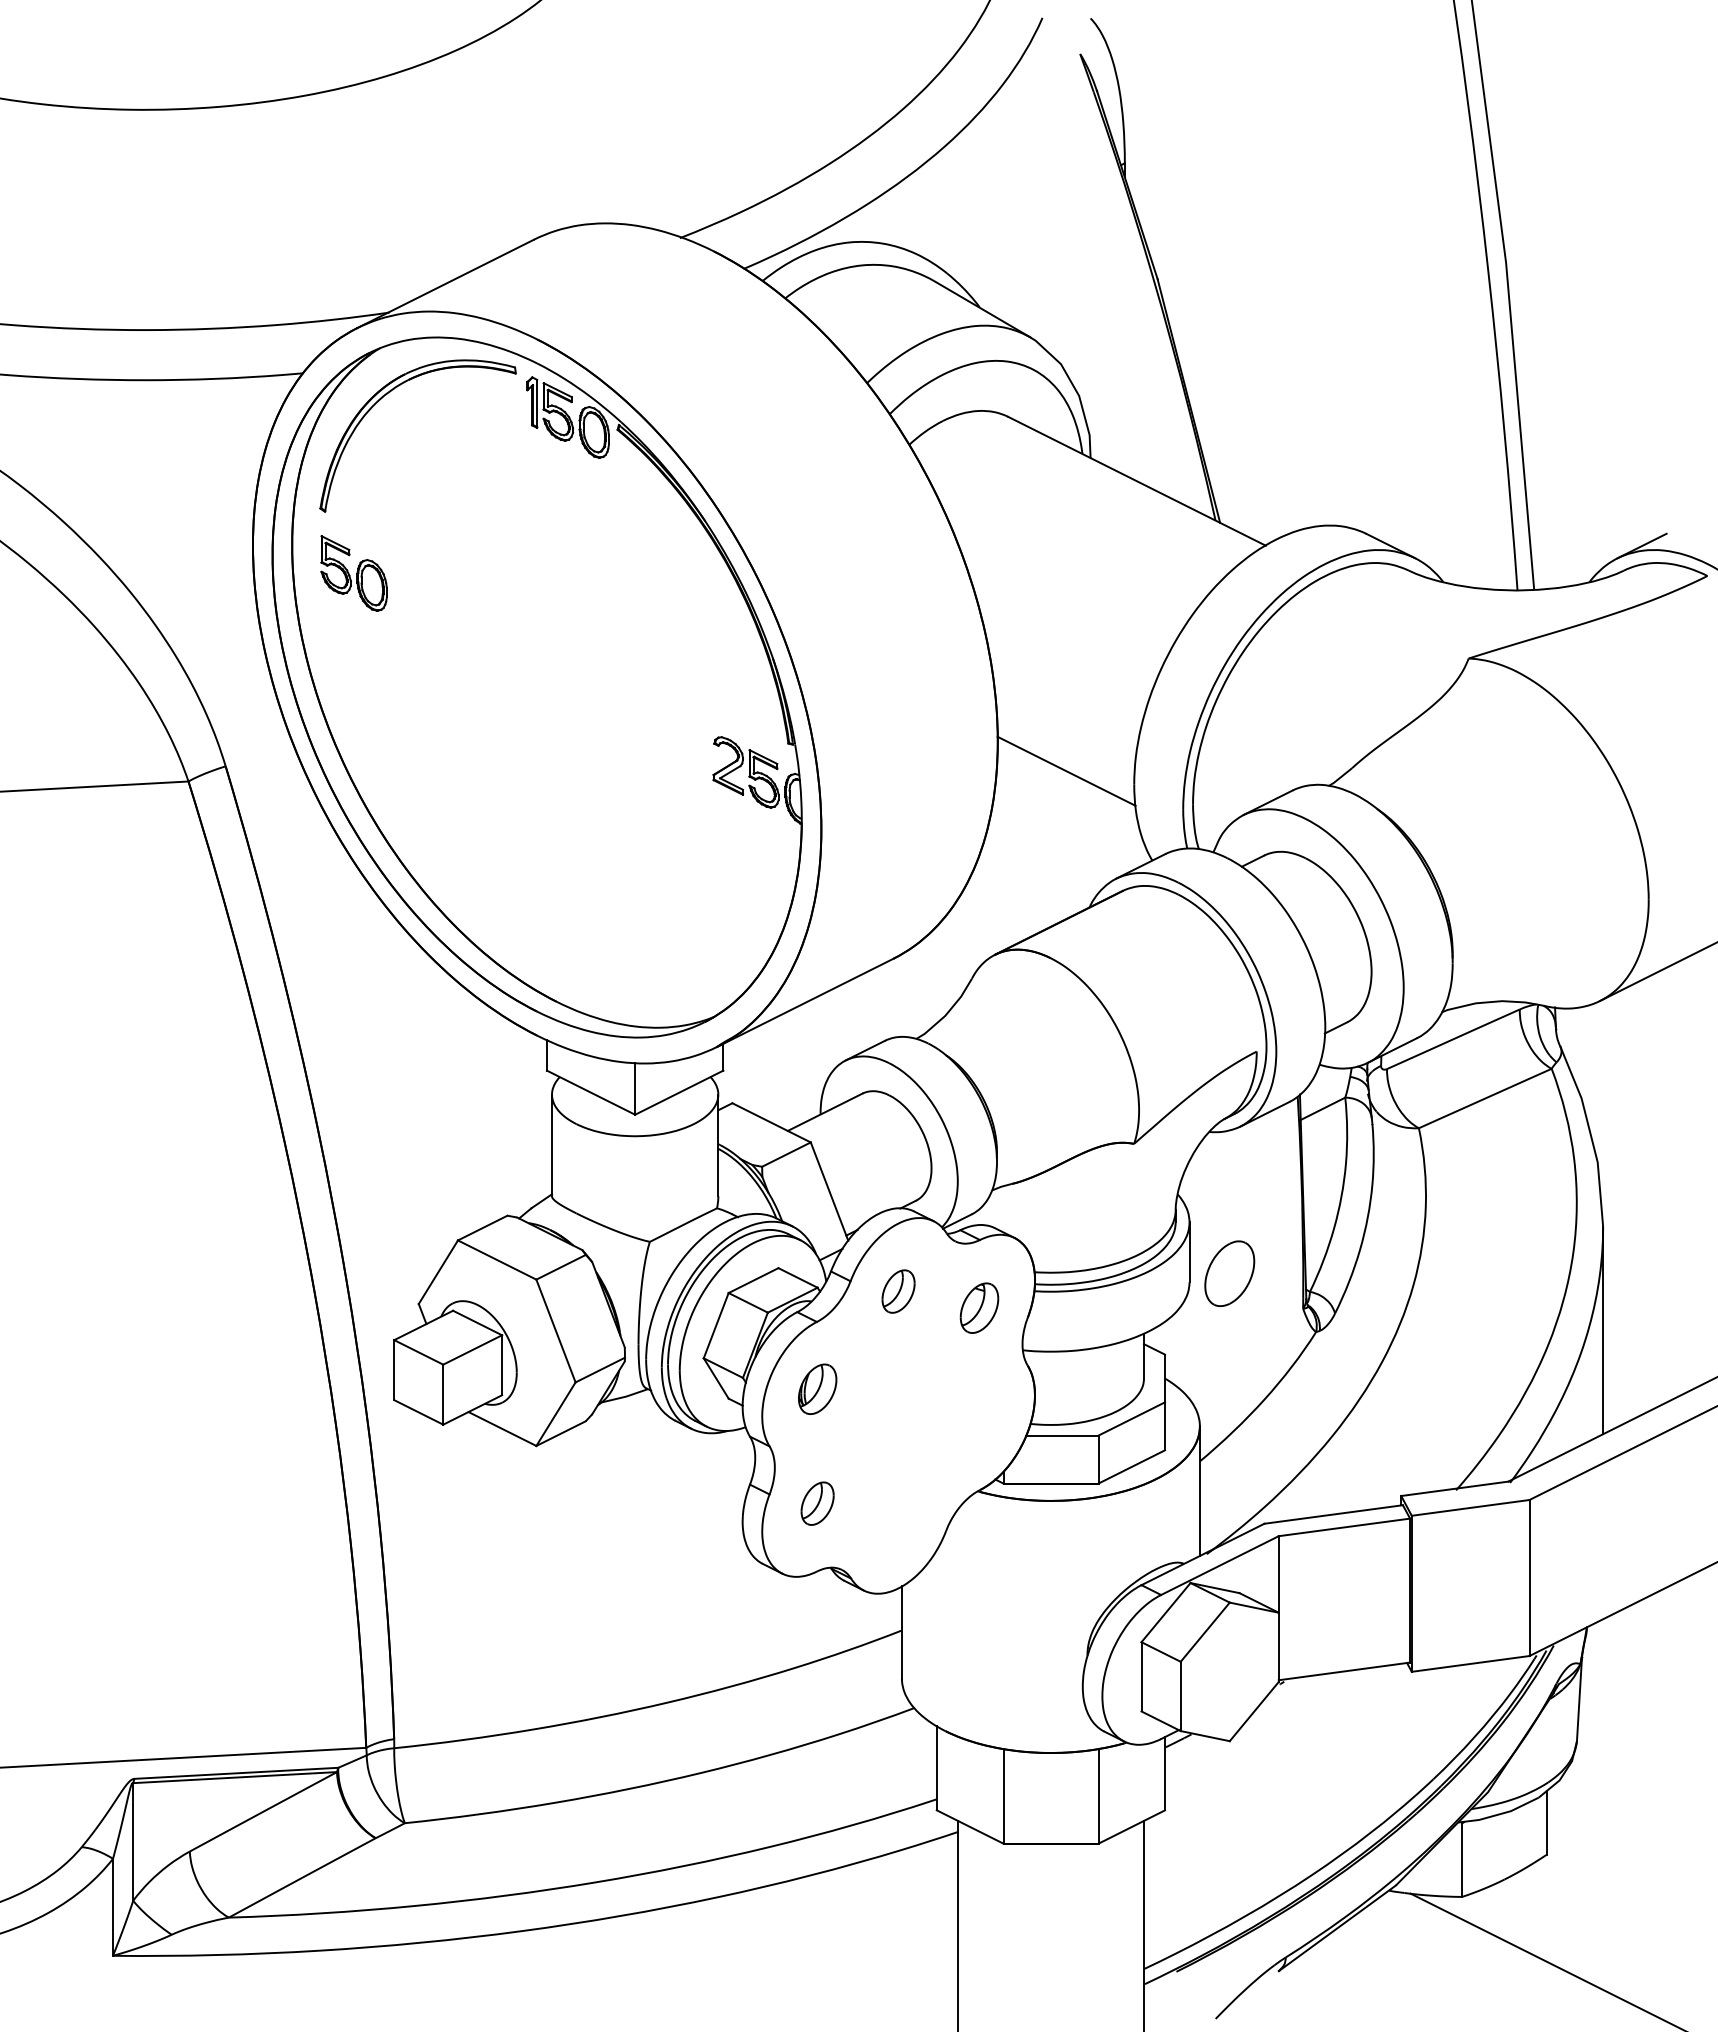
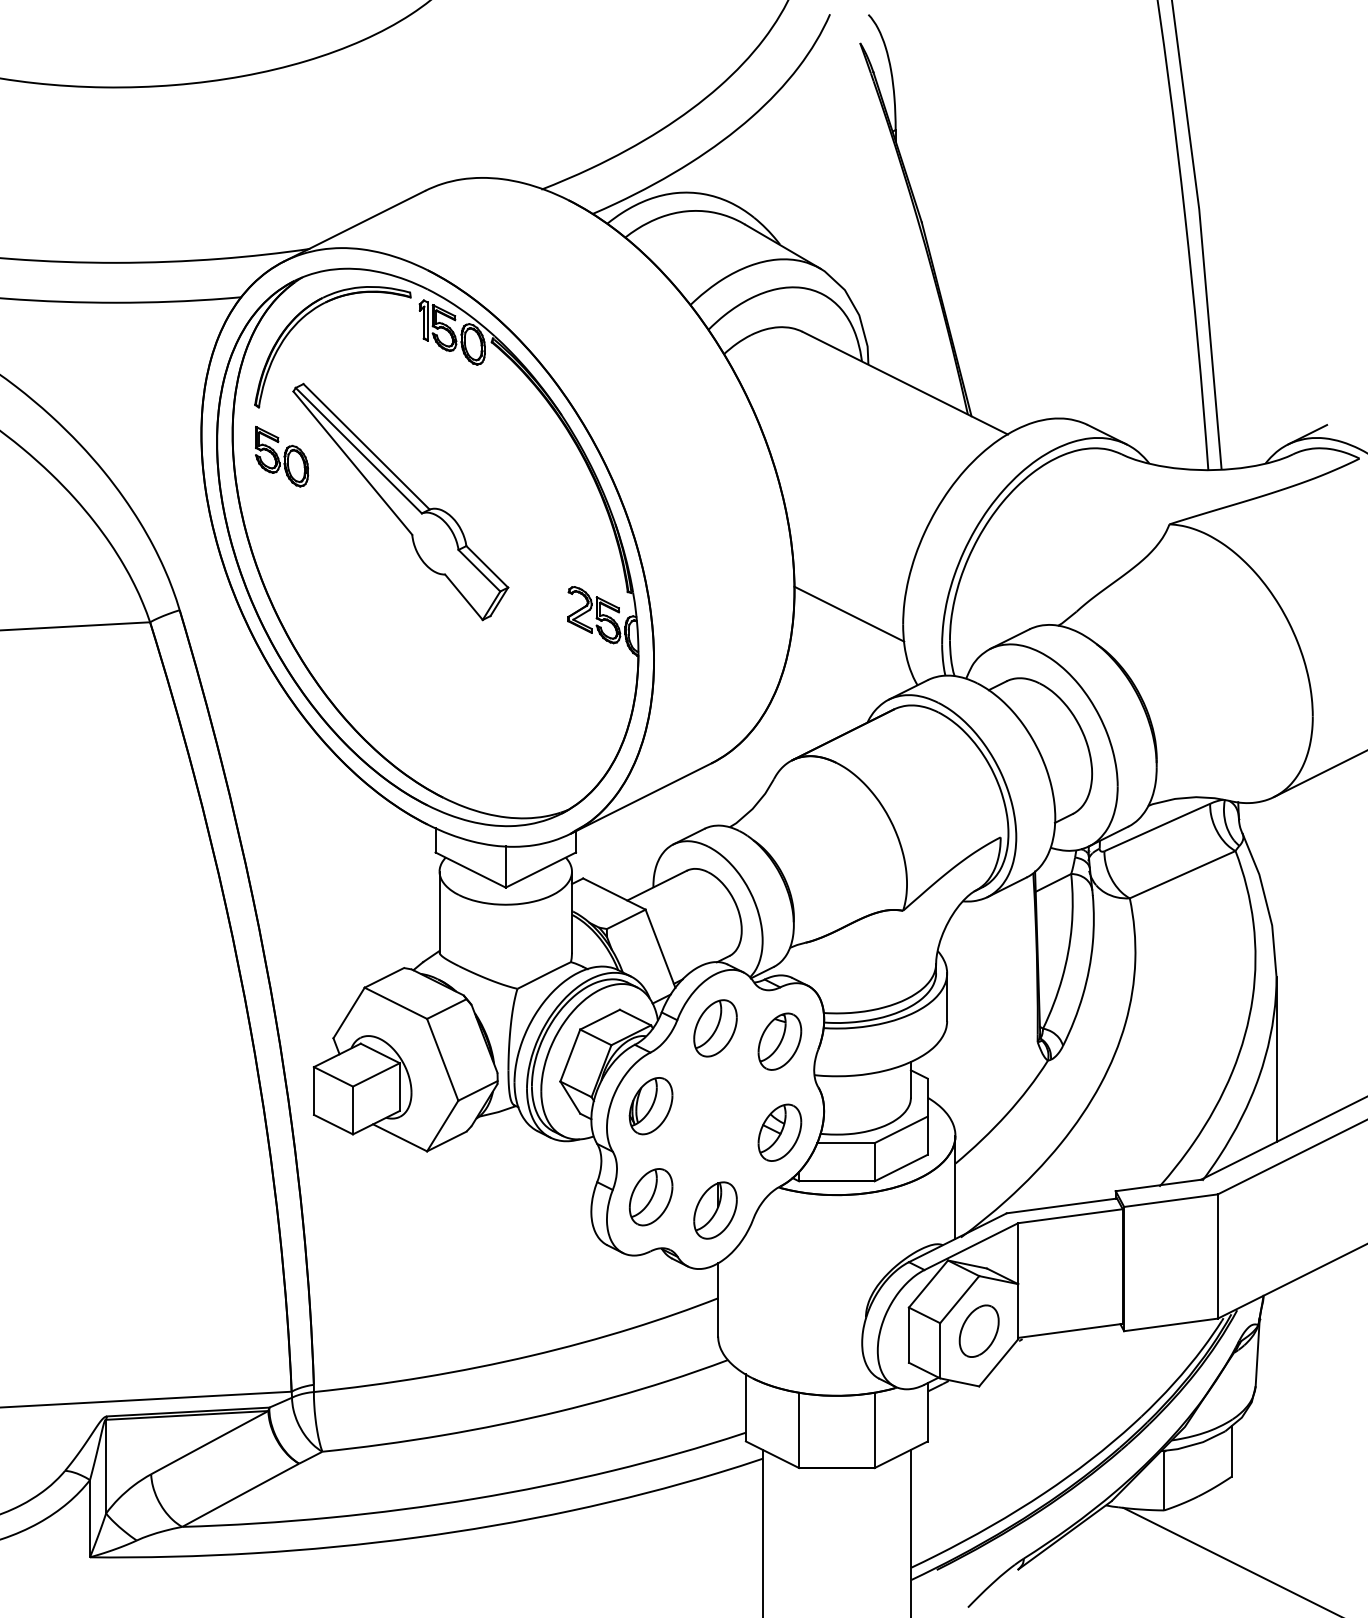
part: (502, 629) -> (400, 501), added
part: (1228, 1272) -> (978, 1330), moved
part: (898, 1291) -> (715, 1028), size x1.67
part: (978, 1307) -> (779, 1041), size x1.43
part: (816, 1389) -> (650, 1106), size x1.43
part: (978, 1422) -> (779, 1132), added
part: (816, 1503) -> (650, 1197), size x1.67
part: (898, 1520) -> (715, 1210), added

